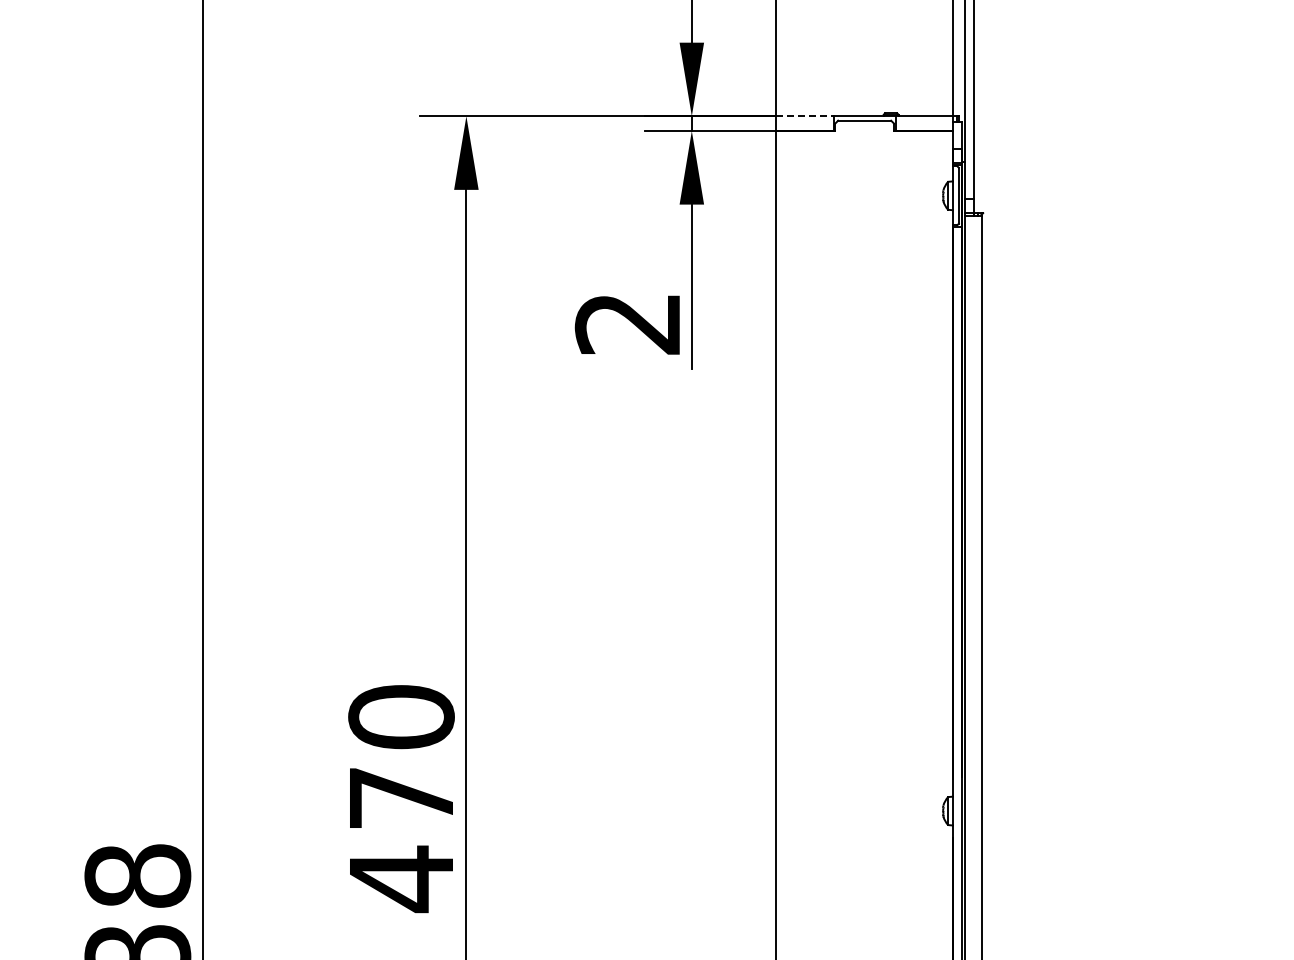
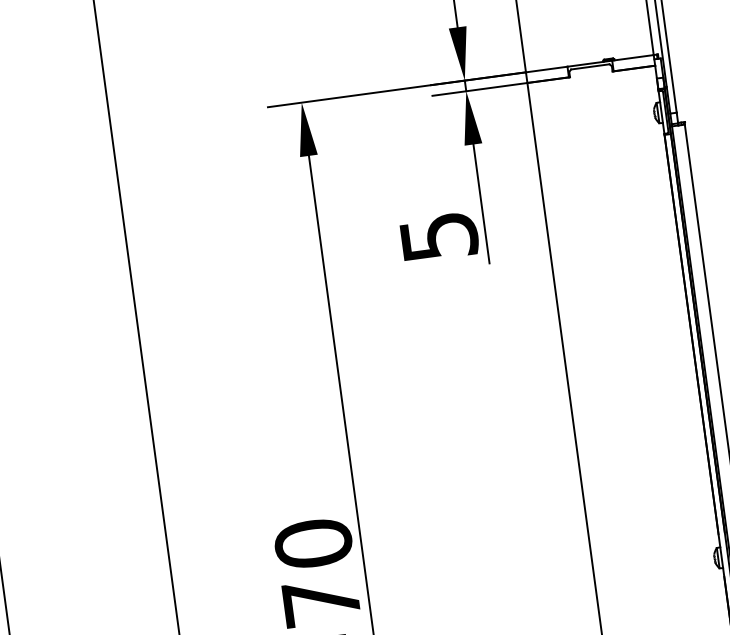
line: (805, 116) -> (547, 69), dashed -> solid
text: (627, 324) -> (438, 237), 2 -> 5

